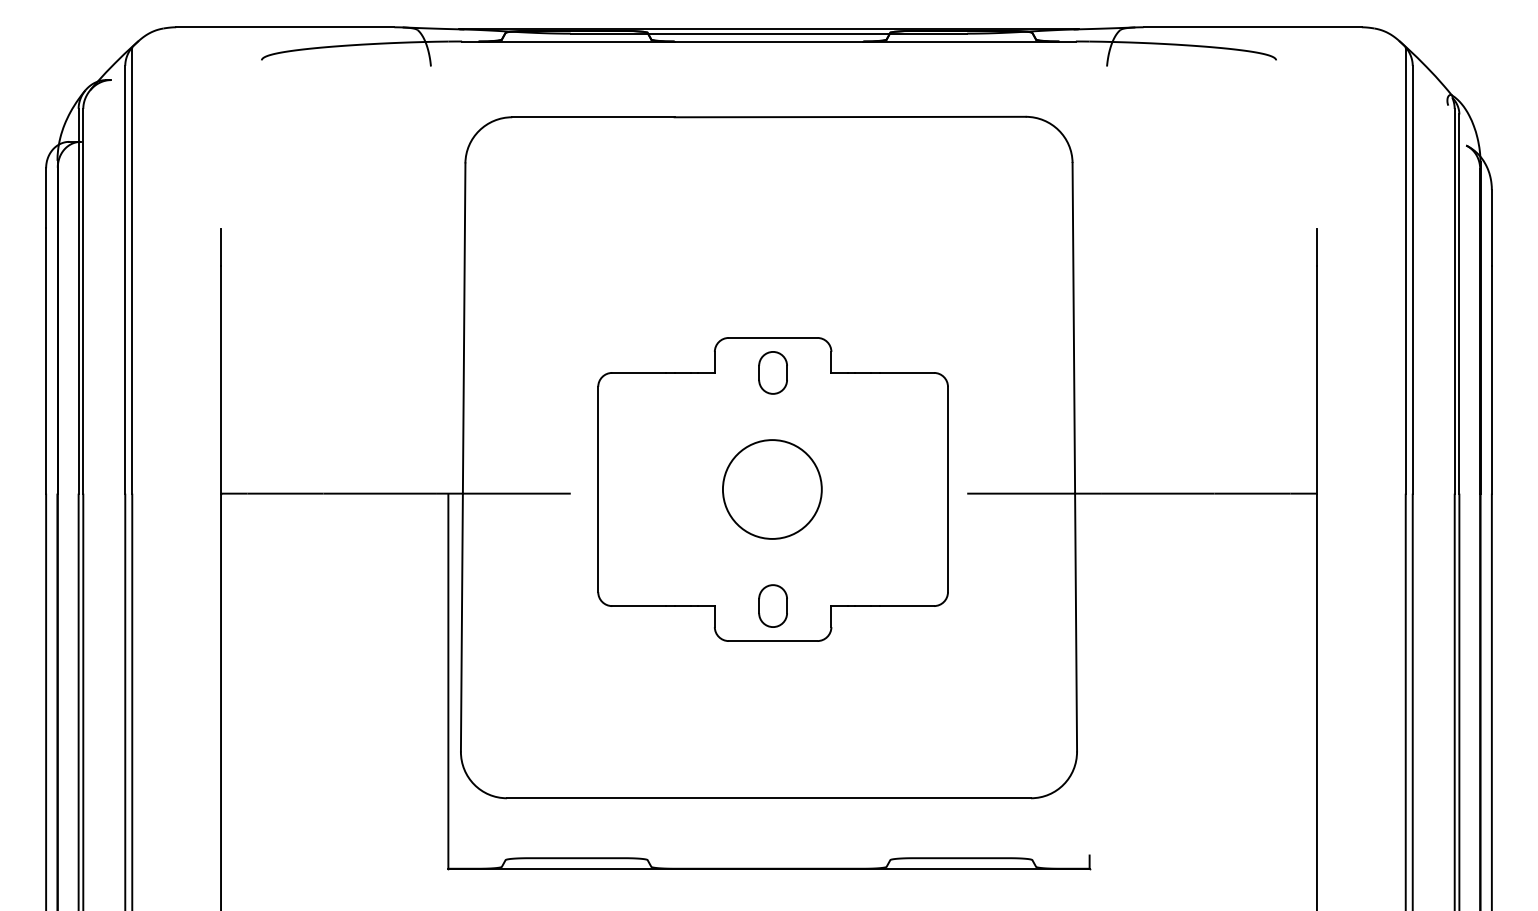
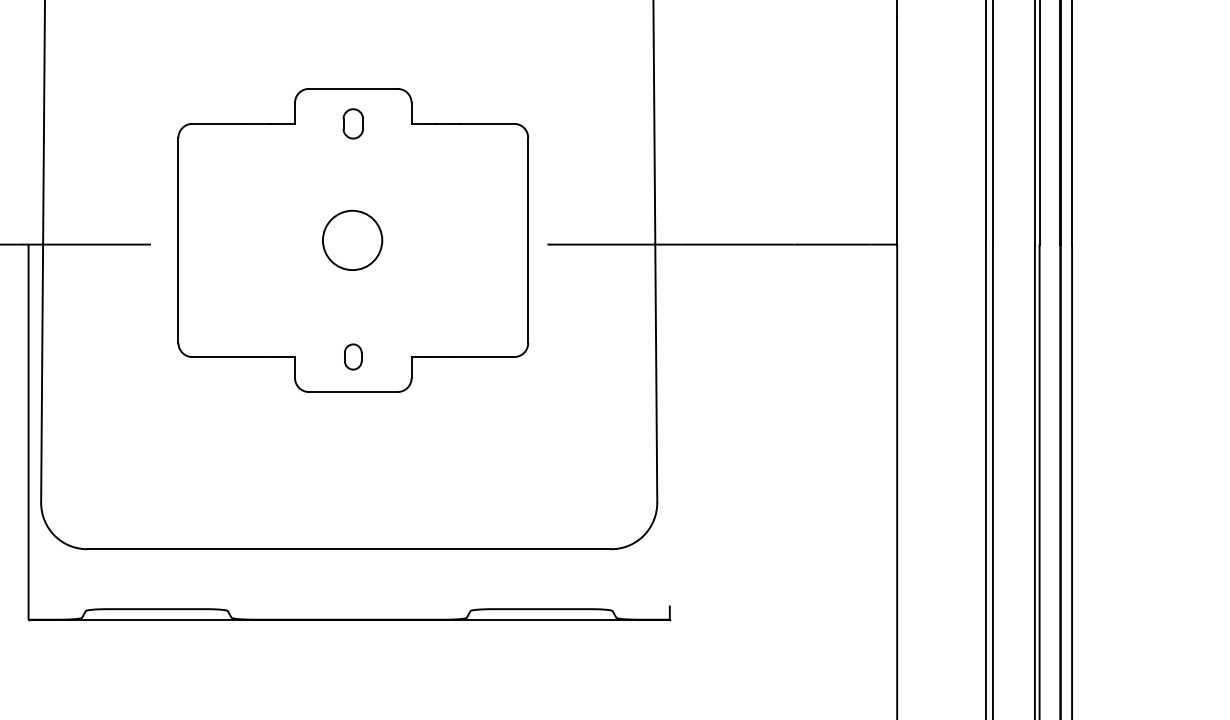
part: (772, 372) -> (352, 123), size x0.7
circle: (771, 489) -> (351, 240), size x0.6
part: (772, 605) -> (352, 356), size x0.6

